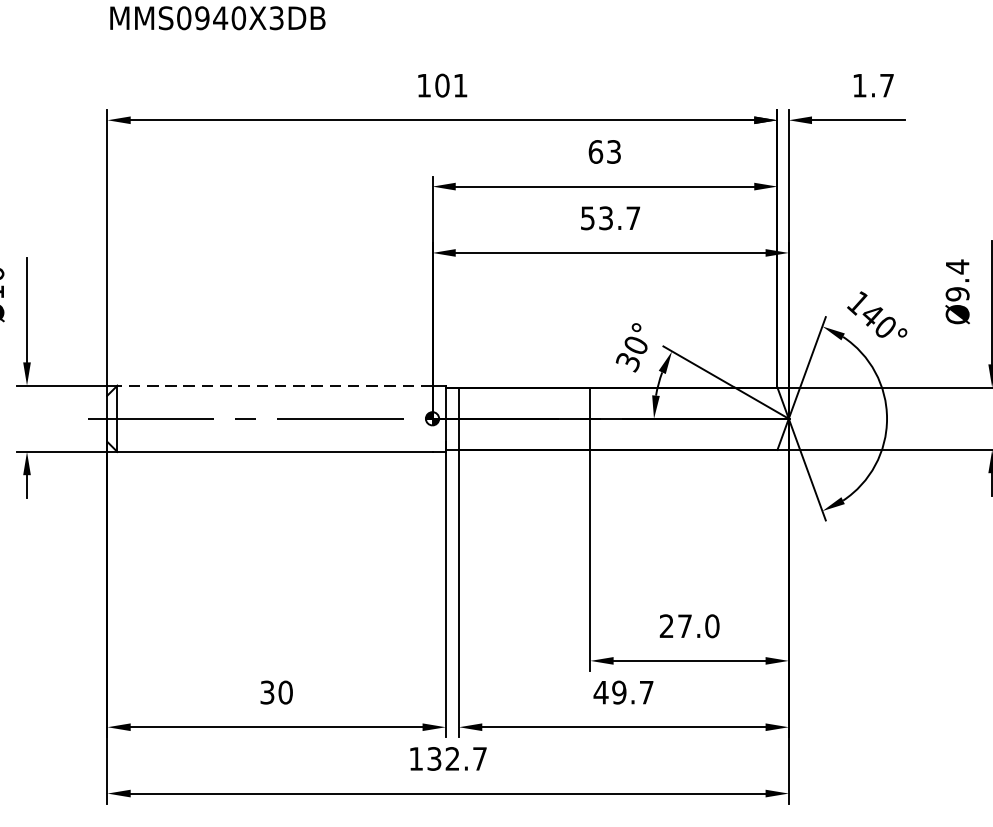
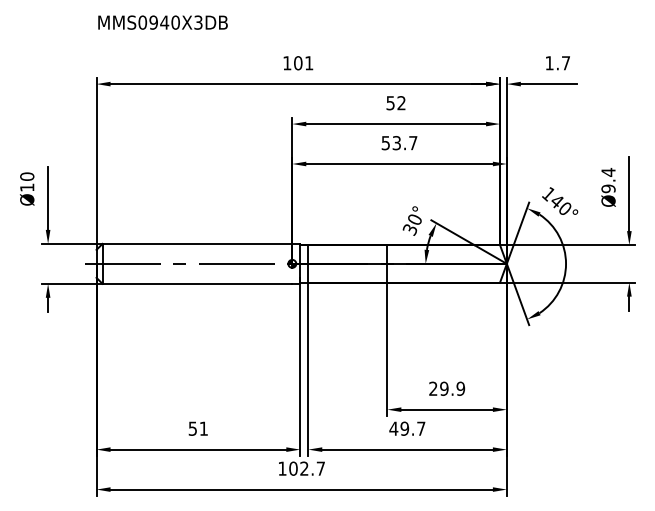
text: (603, 152) -> (395, 103), 63 -> 52
line: (275, 384) -> (197, 243), dashed -> solid
text: (698, 625) -> (452, 388), 27.0 -> 29.9
text: (276, 692) -> (198, 428), 30 -> 51
text: (434, 758) -> (293, 468), 132.7 -> 102.7

